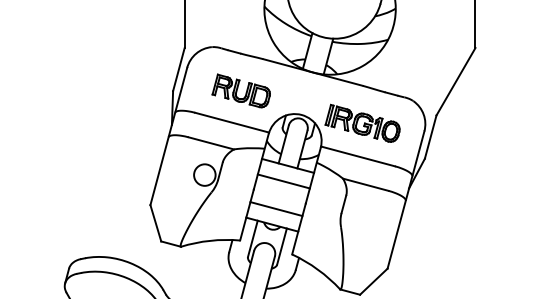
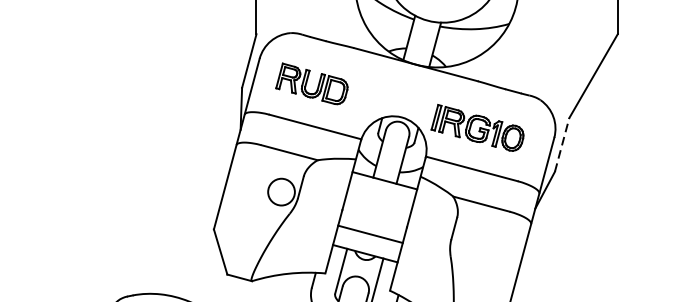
part: (240, 90) -> (310, 83), moved
line: (430, 136) -> (561, 144), solid -> dashed
line: (283, 181) -> (379, 200), removed

